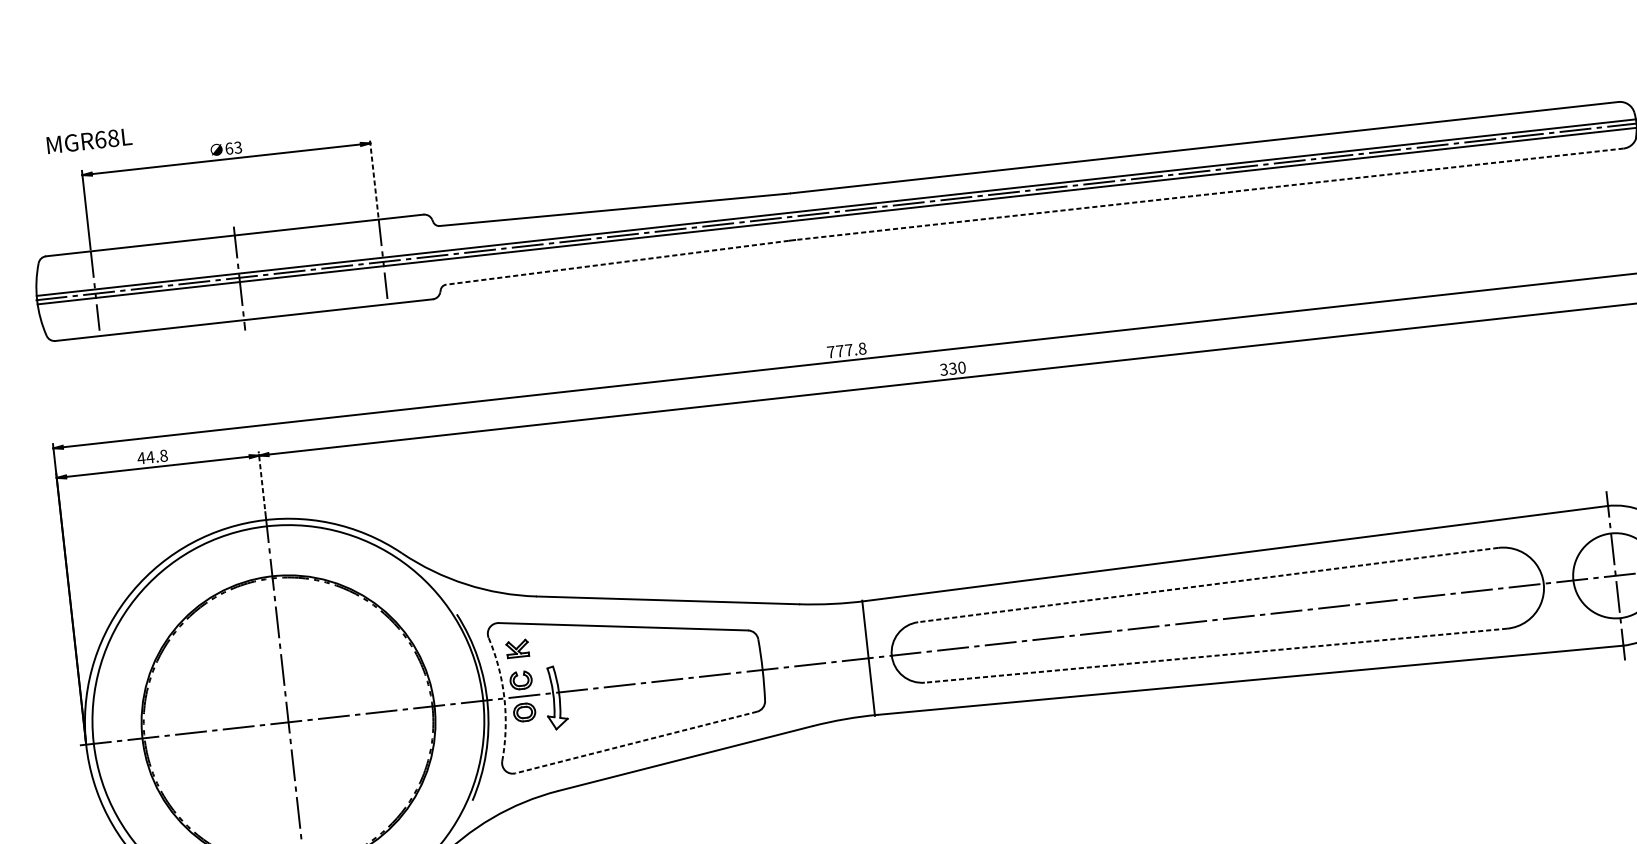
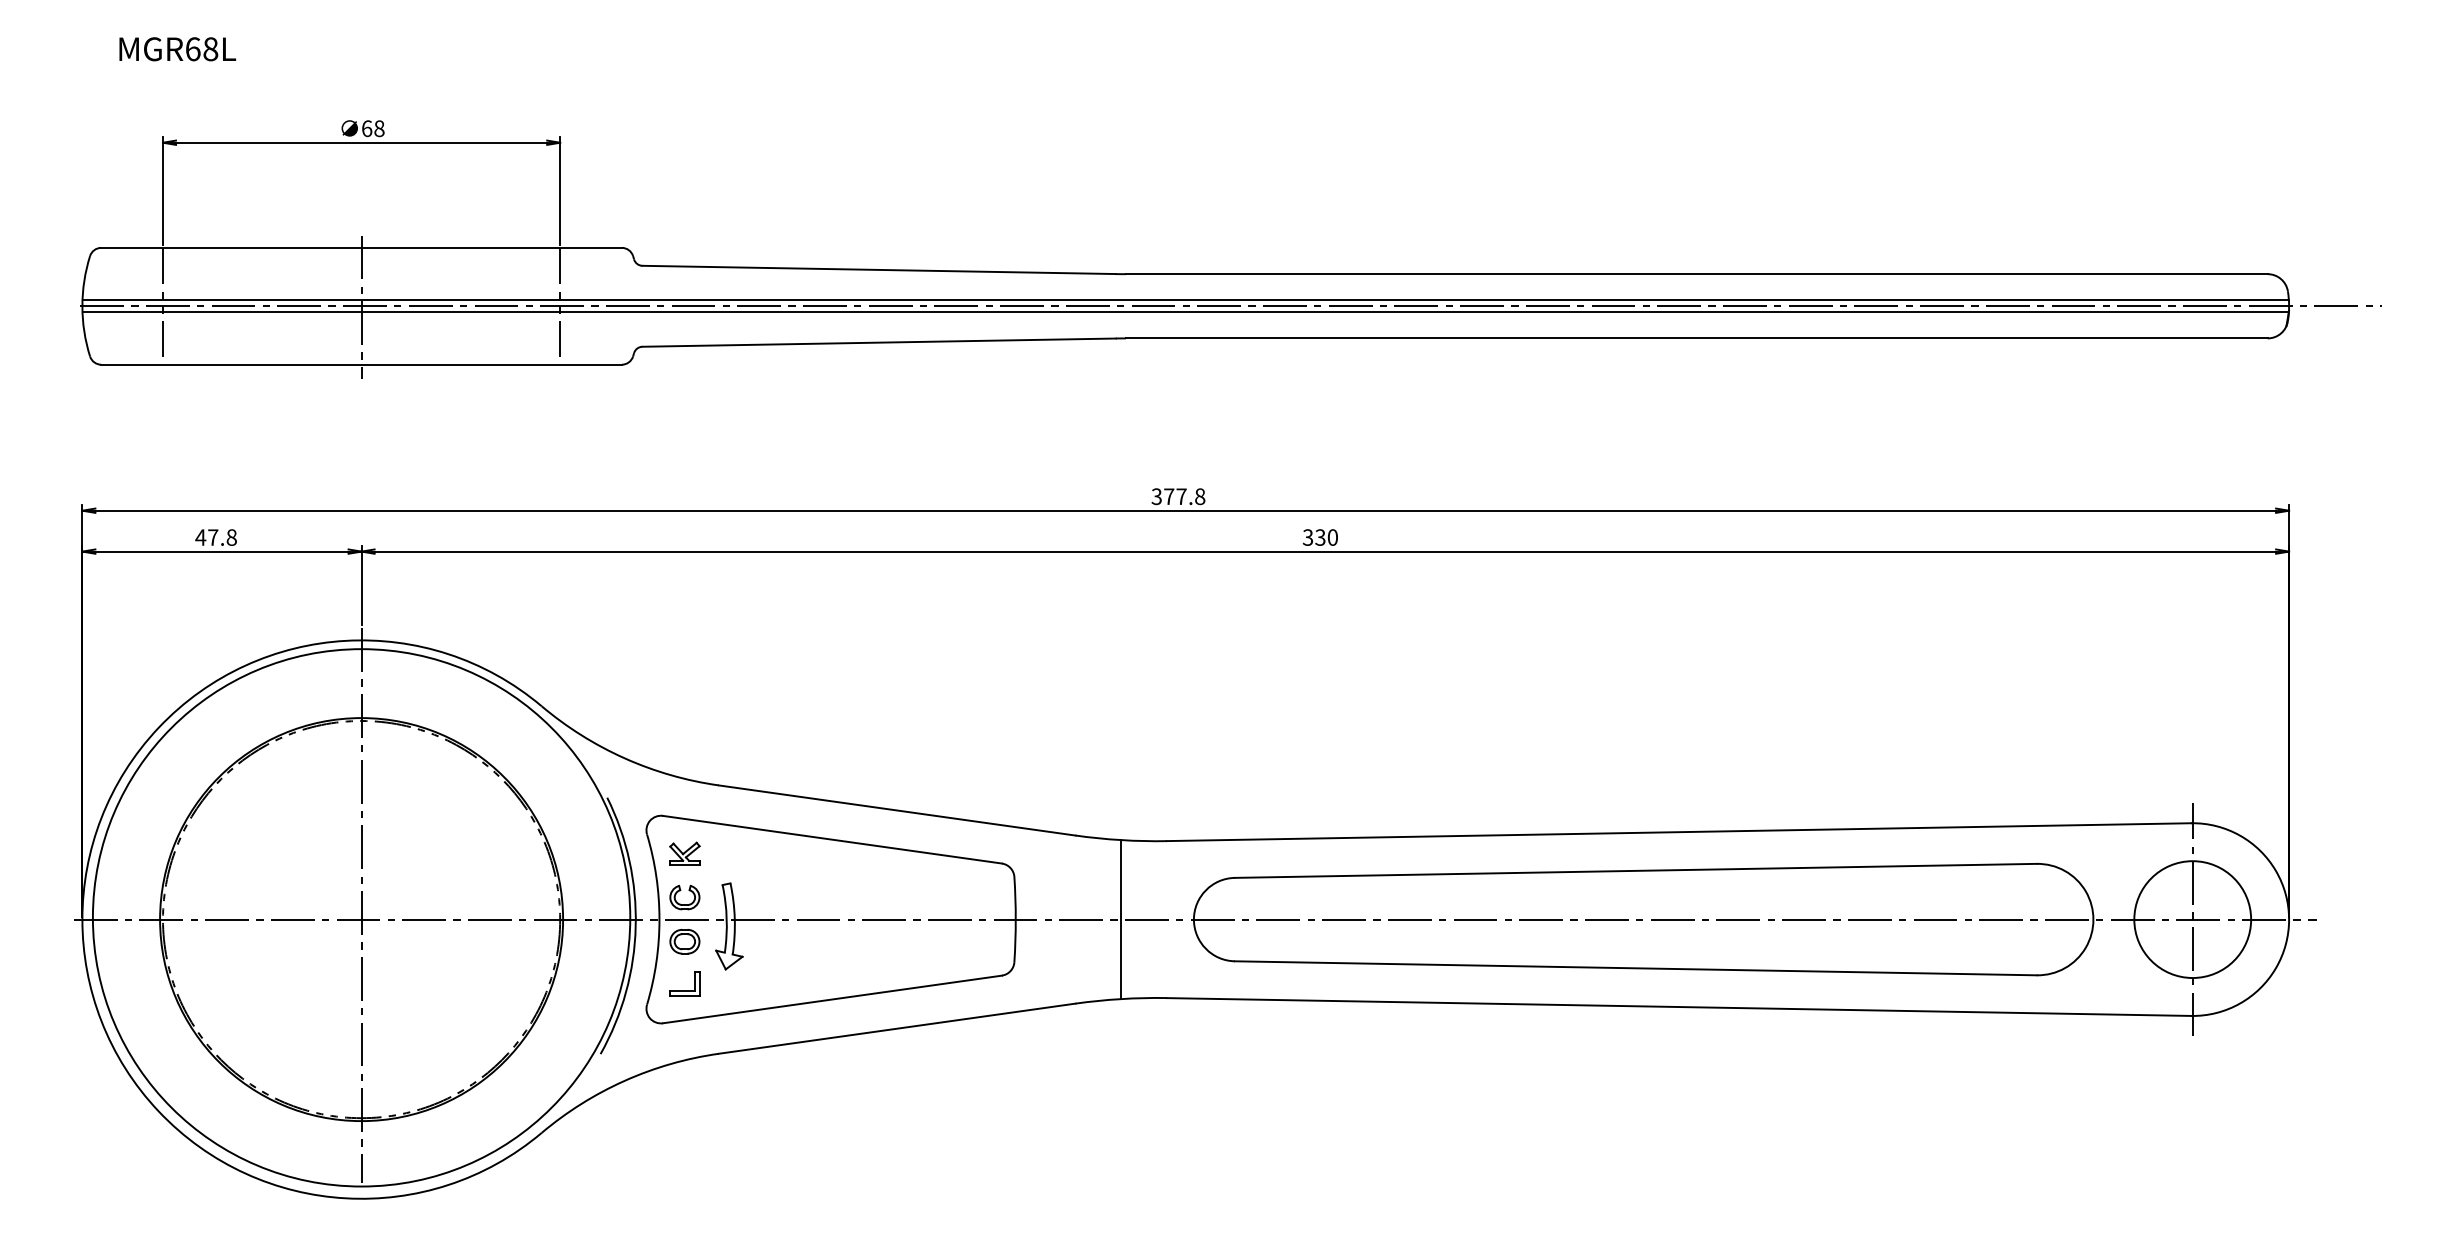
text: (89, 141) -> (177, 49), moved
text: (238, 147) -> (379, 128), 63 -> 68
line: (374, 177) -> (560, 190), dashed -> solid
line: (1209, 194) -> (1696, 338), dashed -> solid
line: (617, 262) -> (879, 342), dashed -> solid
text: (830, 352) -> (1156, 496), 777.8 -> 377.8
text: (149, 457) -> (212, 537), 44.8 -> 47.8
line: (261, 480) -> (361, 585), dashed -> solid
line: (1207, 584) -> (1635, 870), dashed -> solid
line: (1215, 655) -> (1635, 968), dashed -> solid
line: (868, 658) -> (1120, 919), moved
arc: (504, 698) -> (659, 919), dashed -> solid
line: (636, 742) -> (832, 999), dashed -> solid
part: (528, 747) -> (684, 990), added

